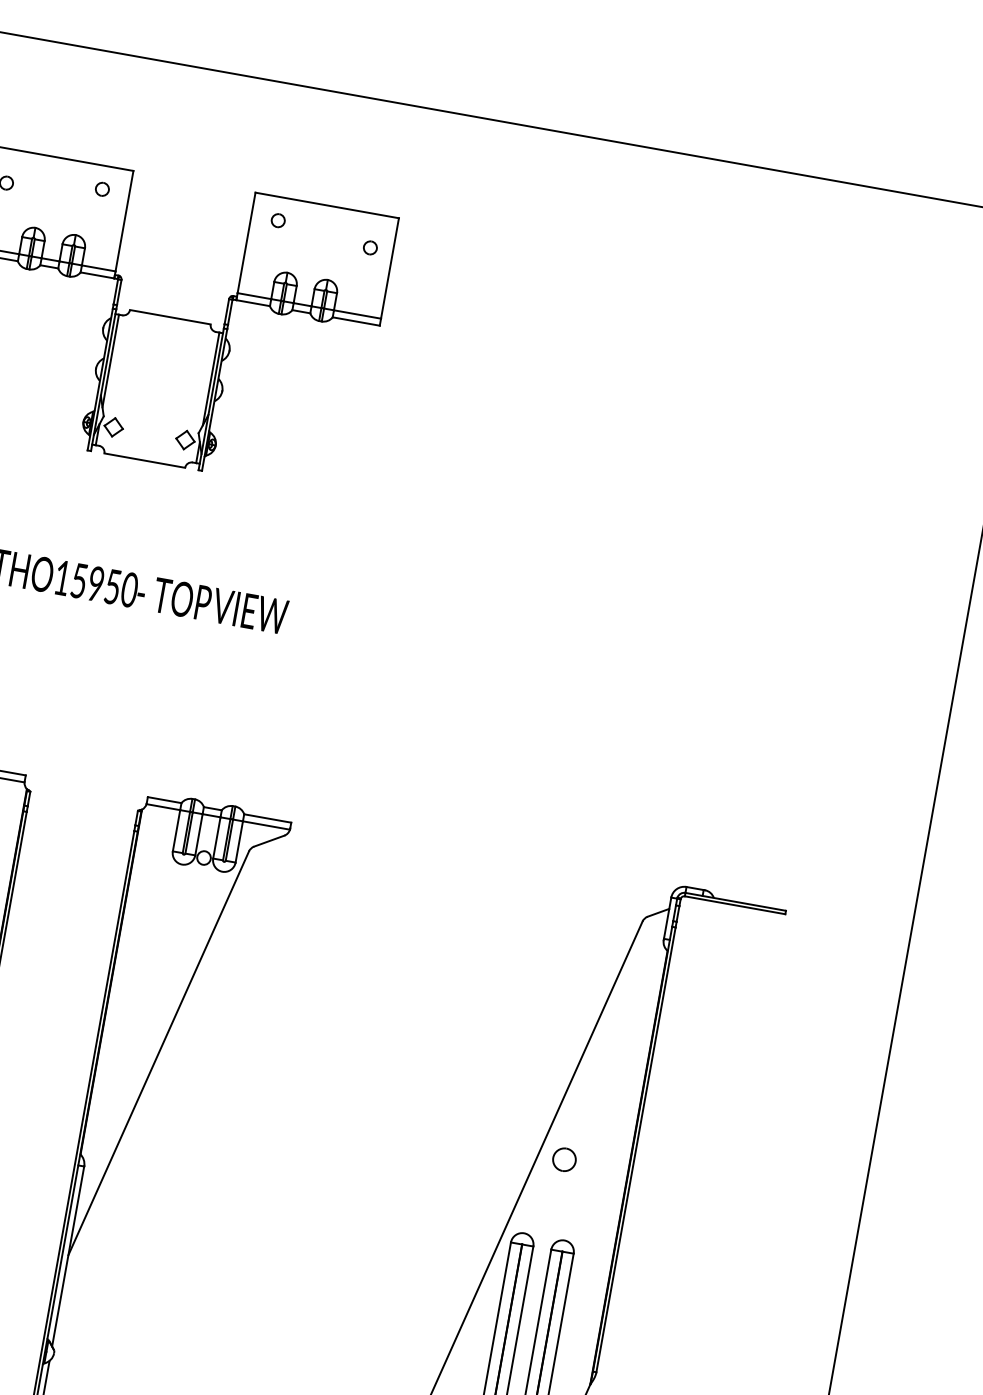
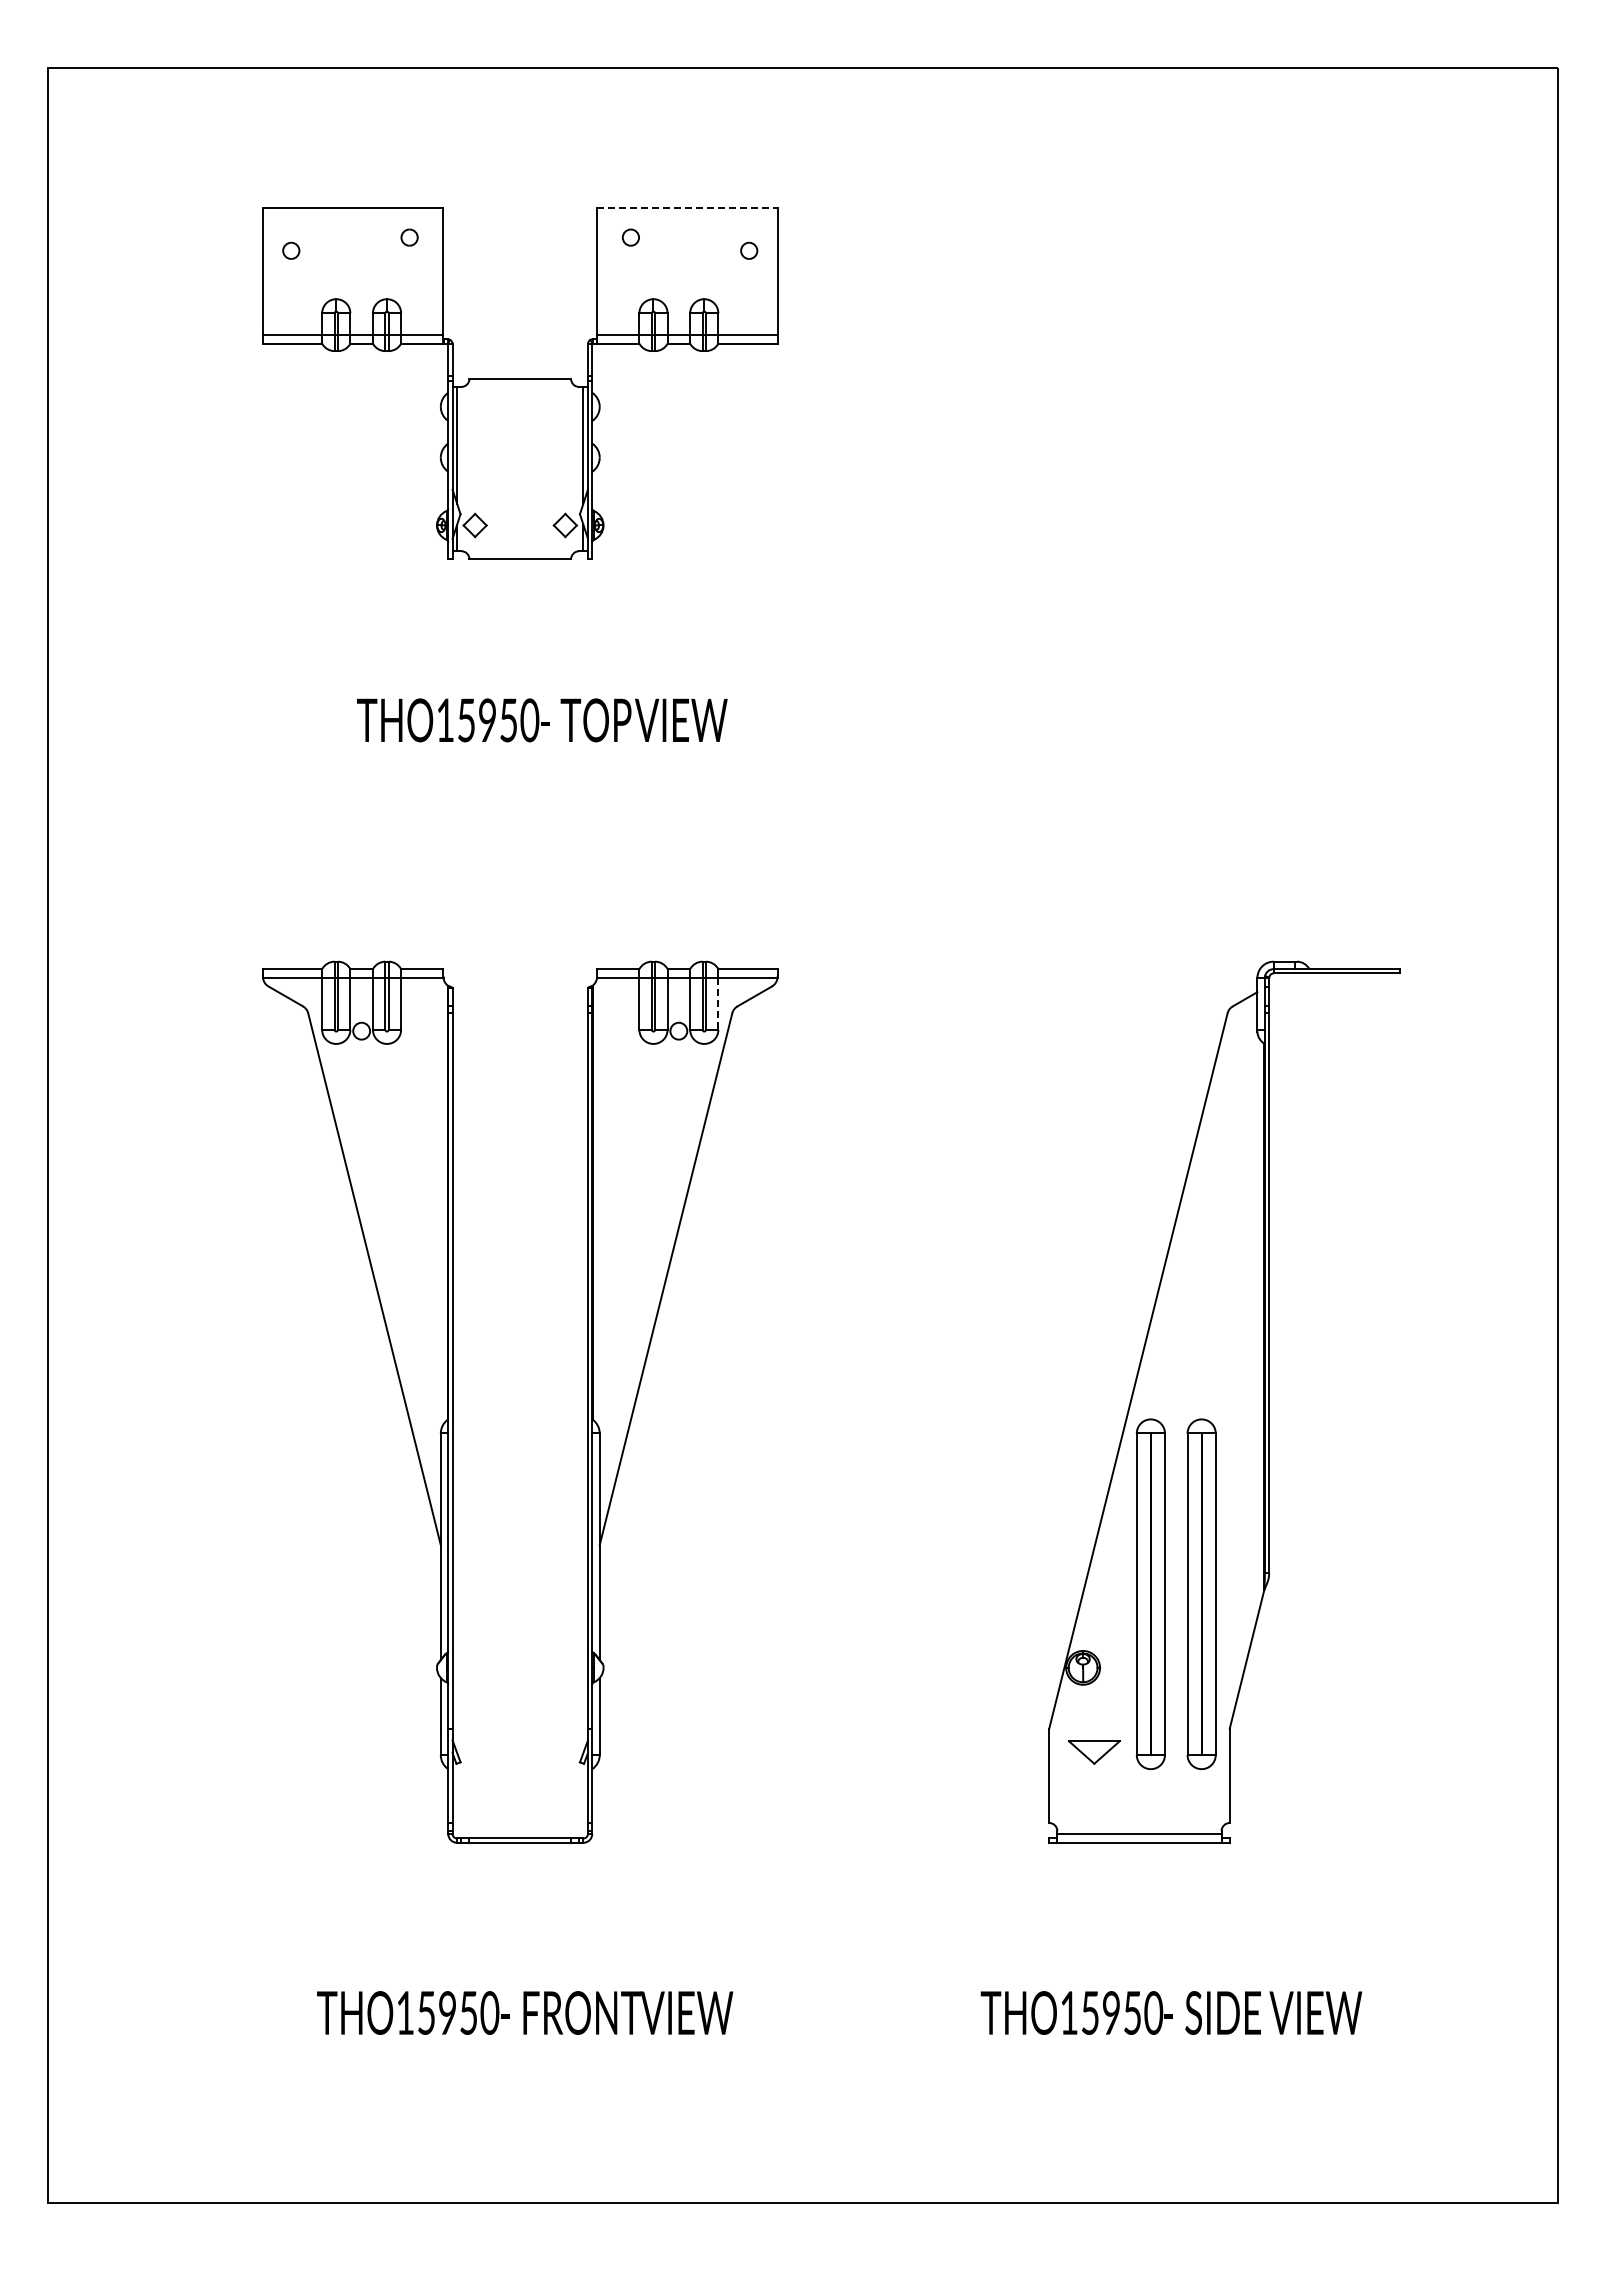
line: (327, 205) -> (687, 208), solid -> dashed
line: (239, 841) -> (718, 1003), solid -> dashed
part: (564, 1159) -> (1184, 1320), removed

